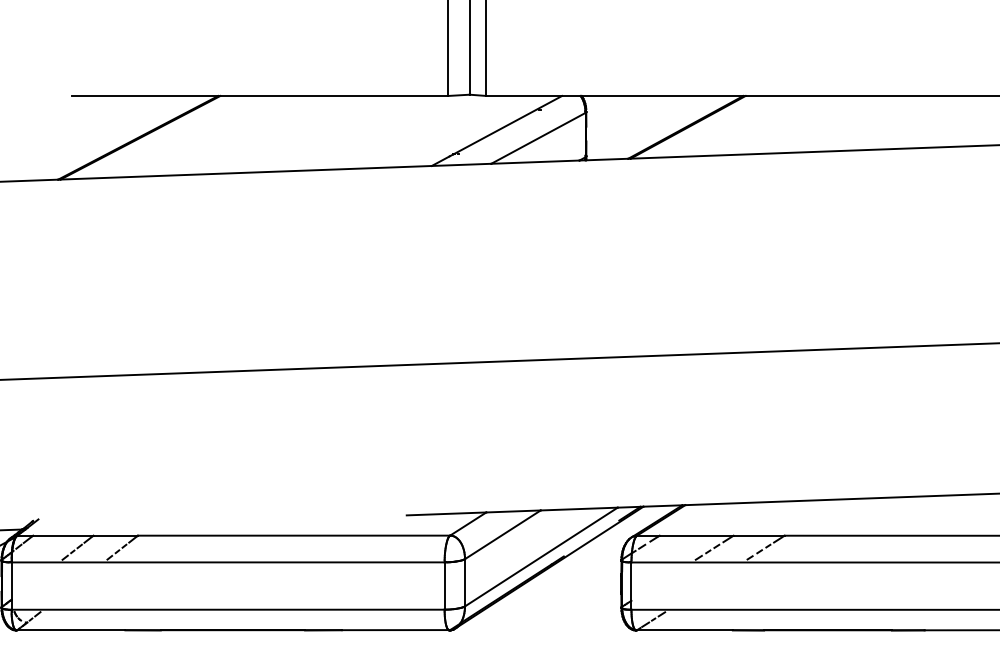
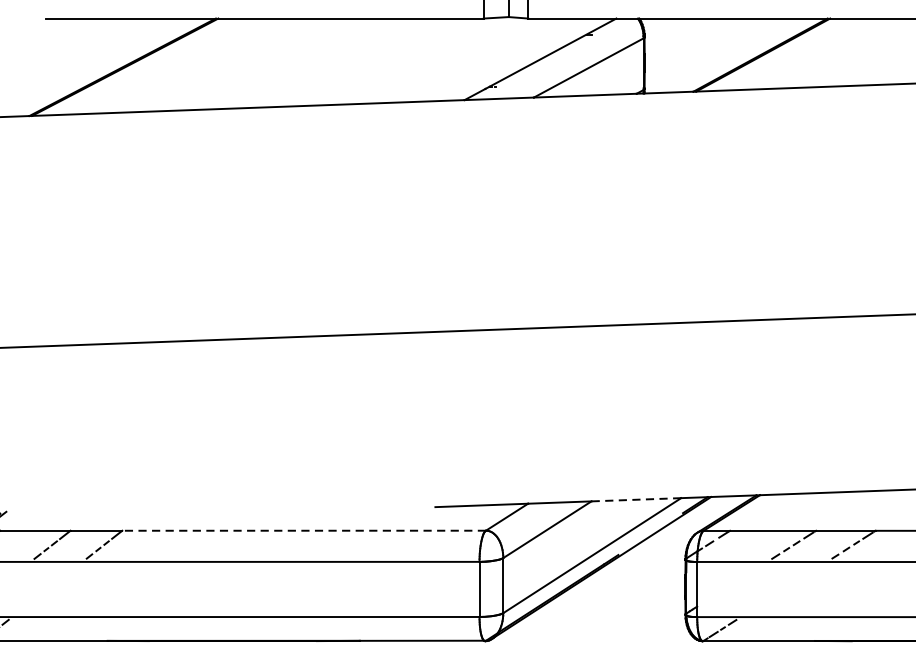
line: (579, 509) -> (636, 500), solid -> dashed
line: (293, 535) -> (303, 530), solid -> dashed

